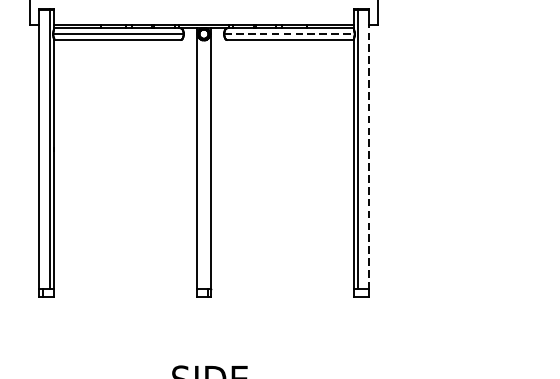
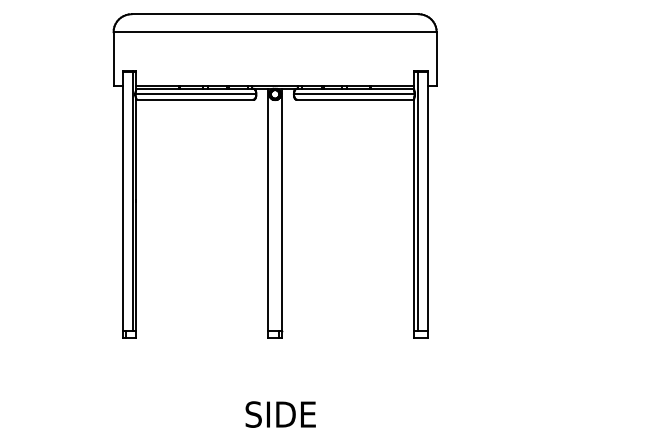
line: (289, 34) -> (354, 94), dashed -> solid
line: (368, 156) -> (427, 207), dashed -> solid

